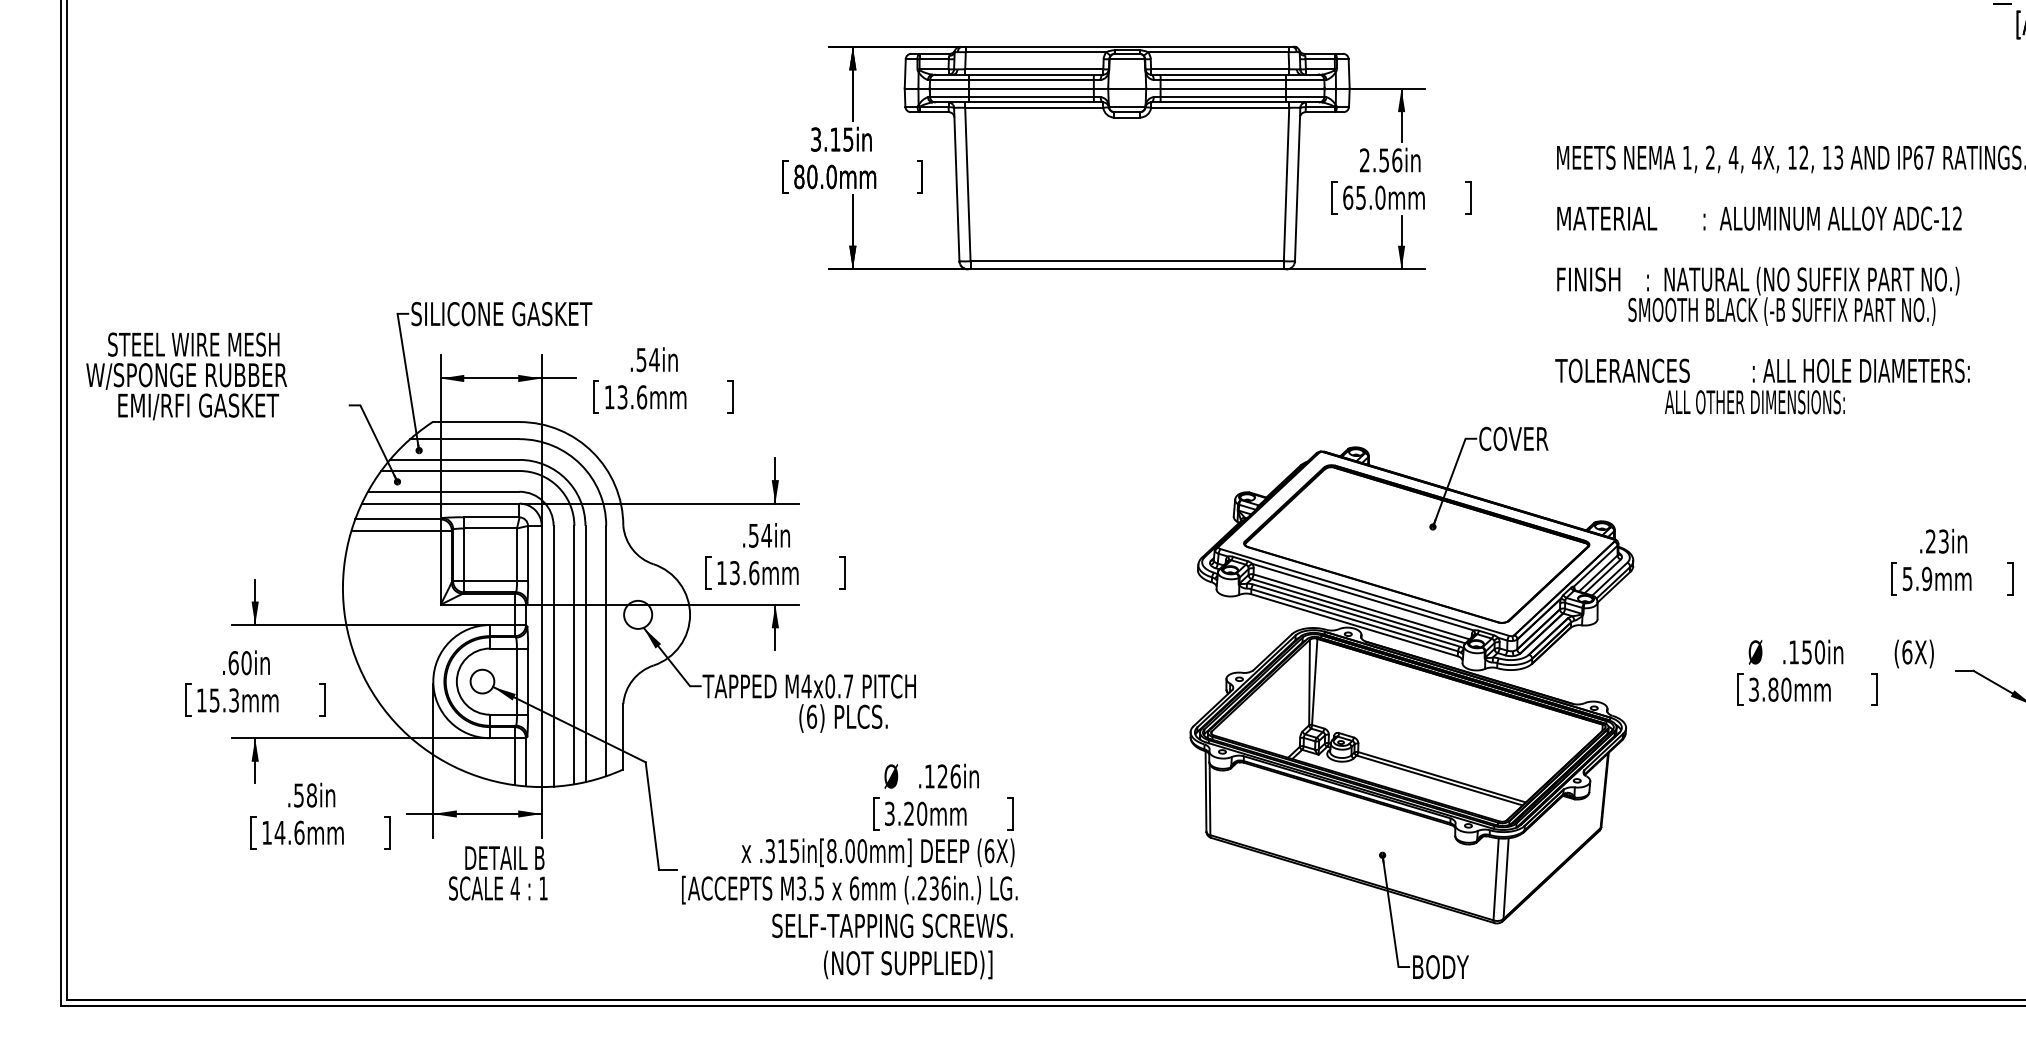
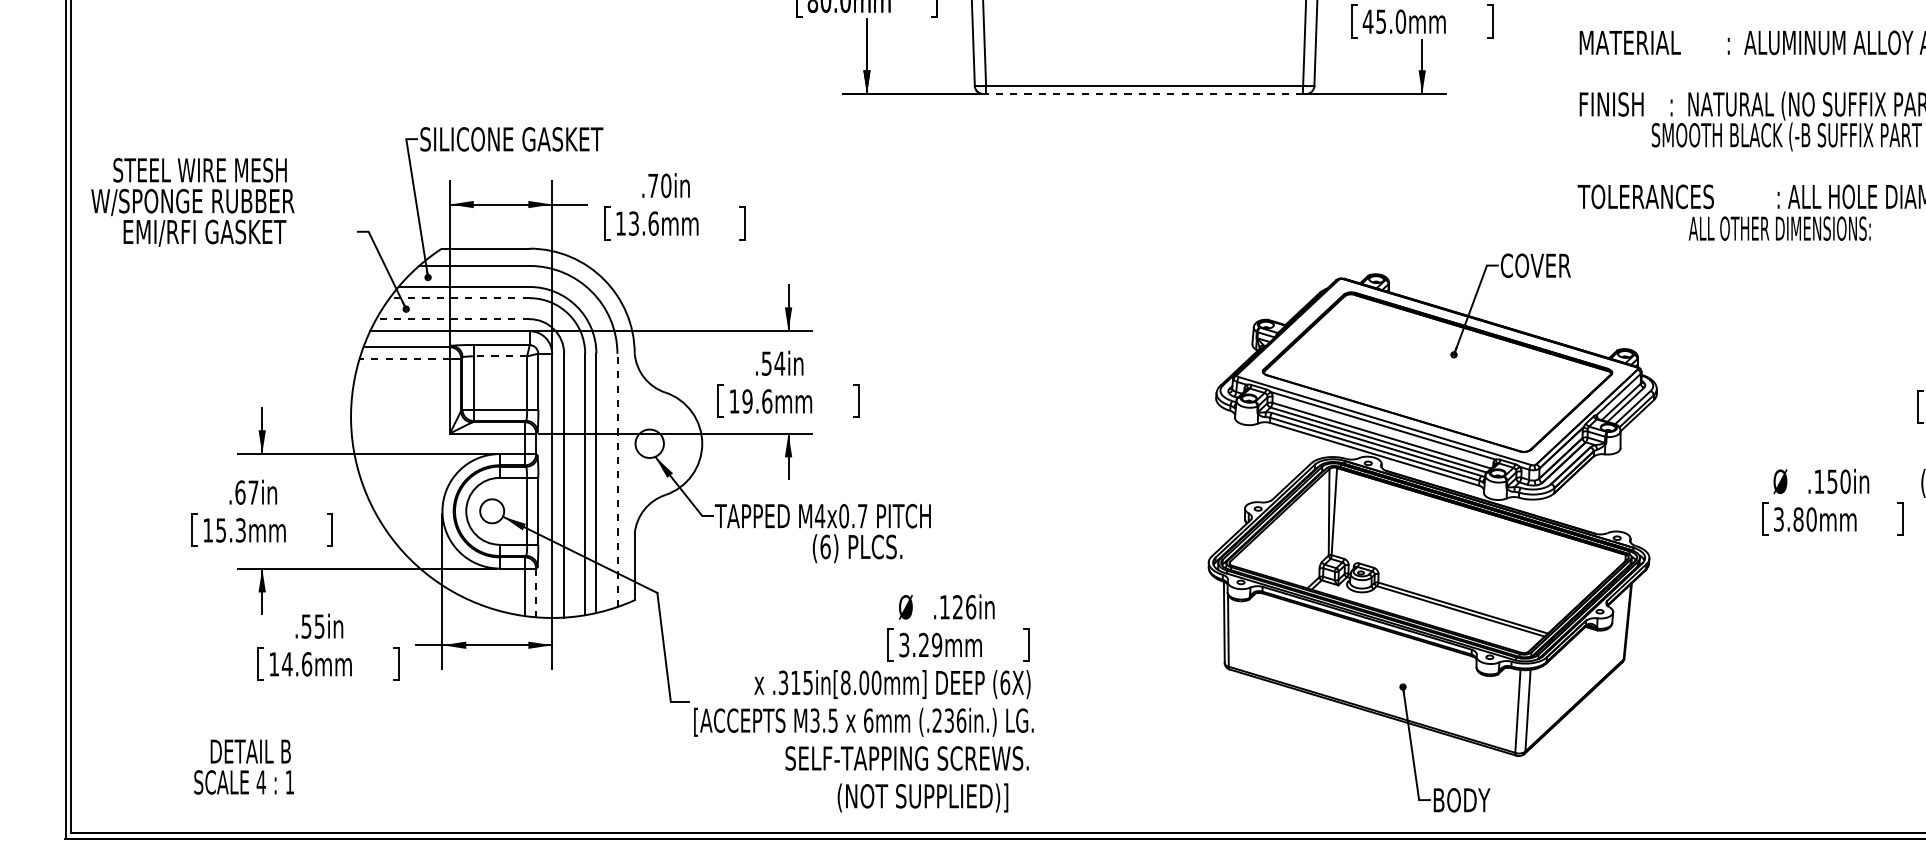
text: (1347, 197) -> (1367, 21), 65.0mm -> 45.0mm
line: (1127, 269) -> (1144, 94), solid -> dashed
text: (647, 359) -> (659, 185), .54in -> .70in
line: (449, 471) -> (458, 298), solid -> dashed
line: (443, 491) -> (452, 318), solid -> dashed
line: (490, 528) -> (500, 356), solid -> dashed
line: (396, 530) -> (405, 358), solid -> dashed
text: (734, 572) -> (747, 400), 13.6mm -> 19.6mm
line: (606, 650) -> (617, 479), solid -> dashed
text: (246, 663) -> (253, 492), .60in -> .67in
line: (525, 762) -> (535, 593), solid -> dashed
text: (311, 795) -> (319, 626), .58in -> .55in
text: (922, 813) -> (937, 644), 3.20mm -> 3.29mm
text: (498, 873) -> (244, 767), moved

